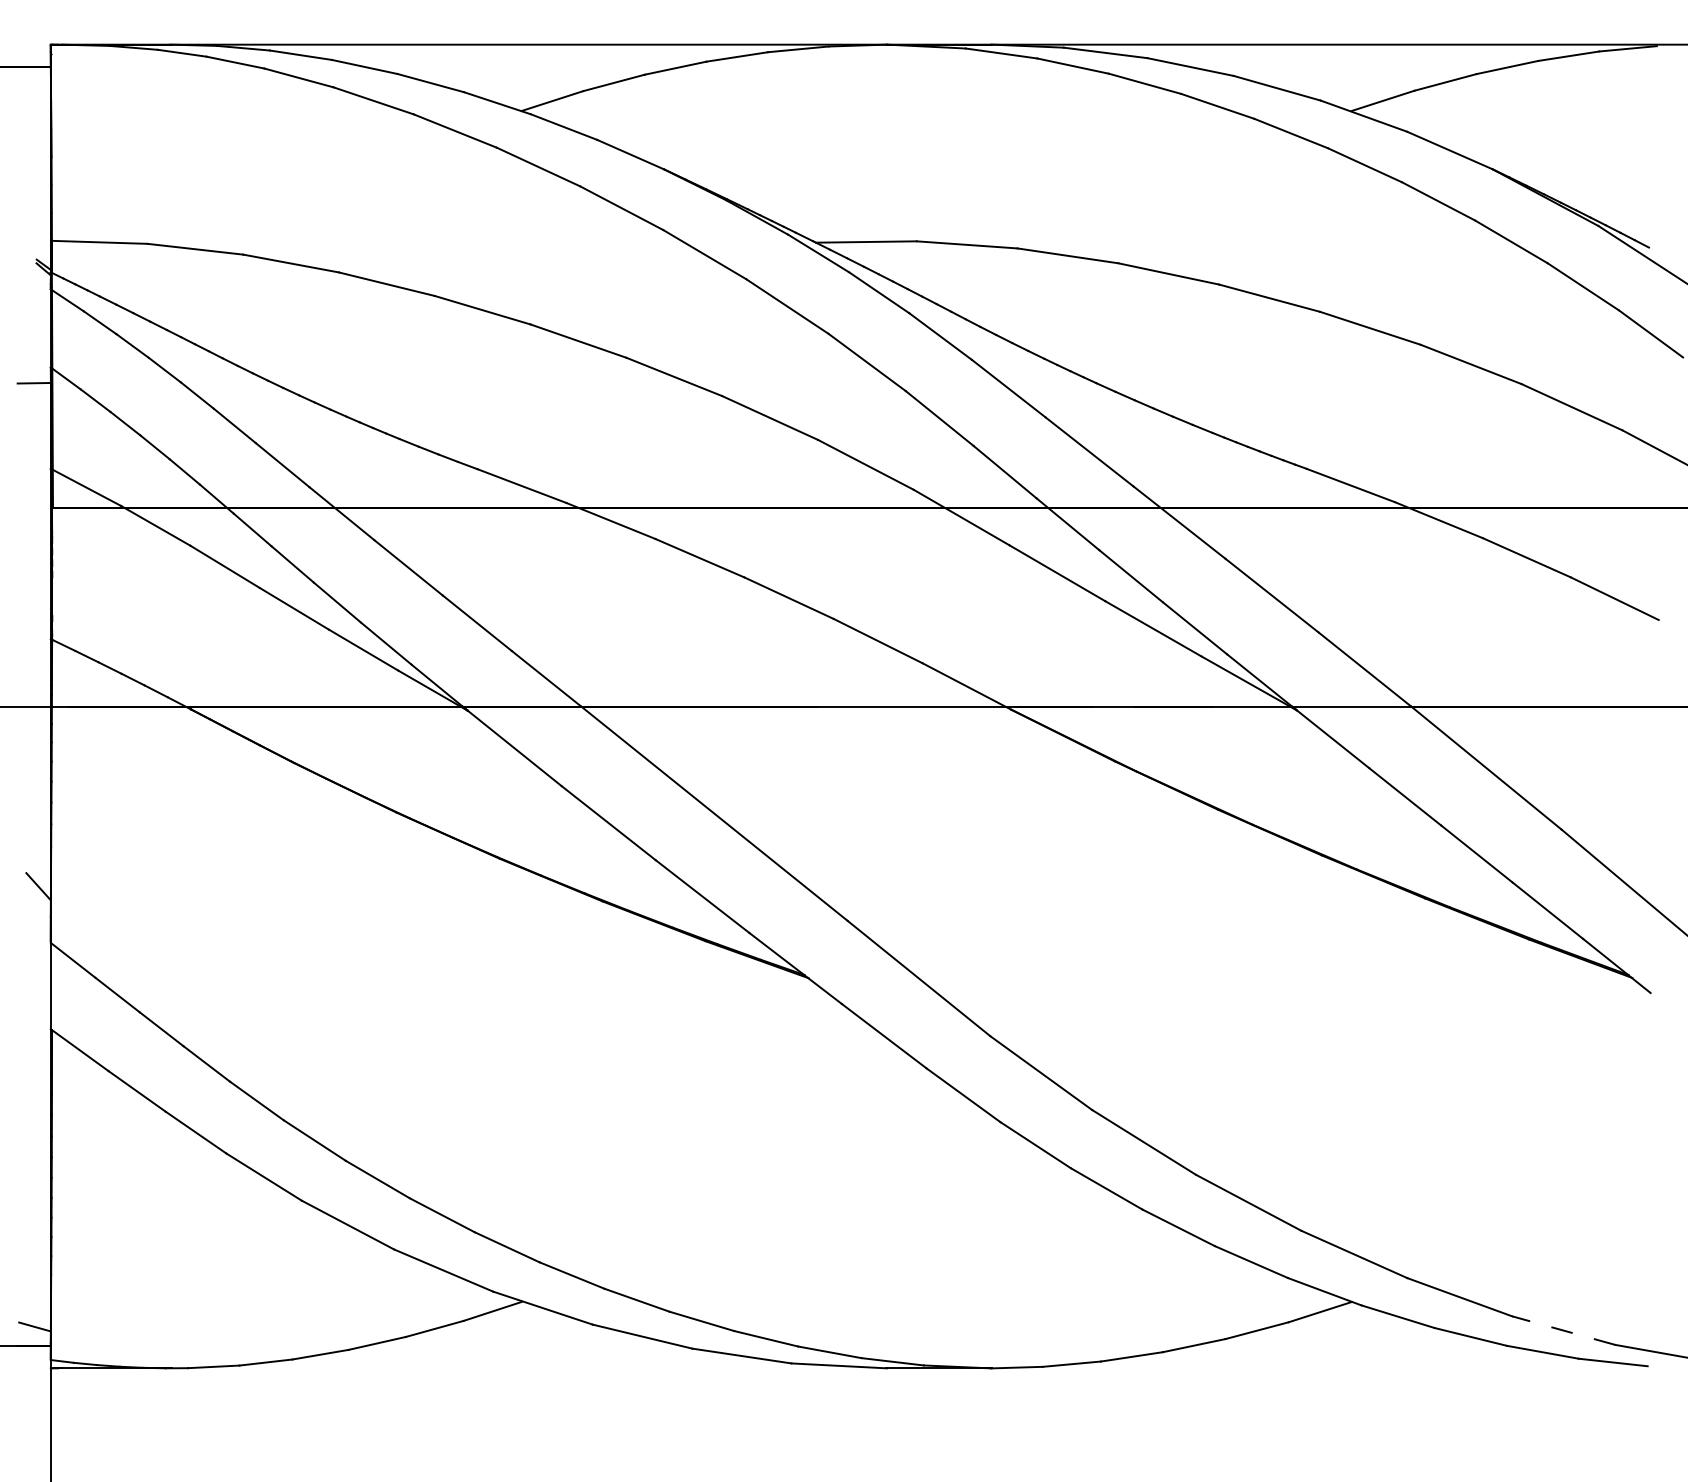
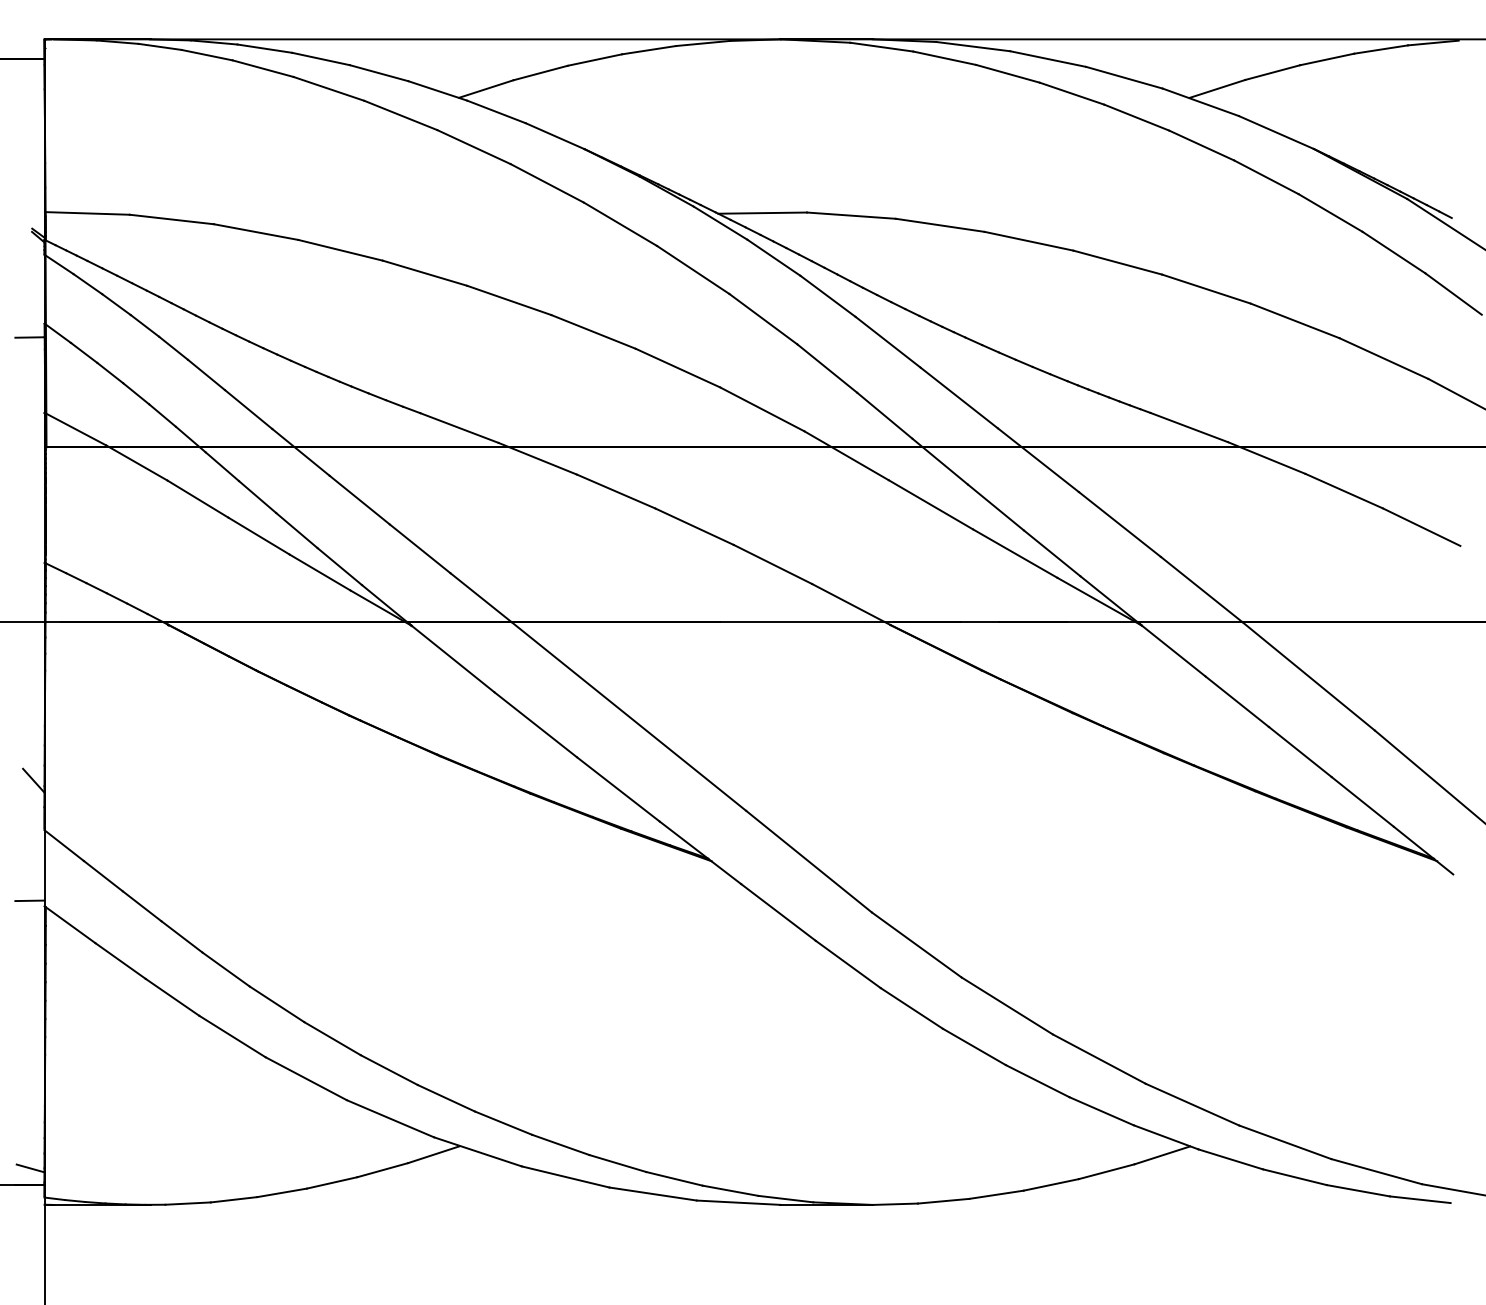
line: (33, 1022) -> (29, 900), added
line: (1563, 1330) -> (1376, 1171), dashed -> solid

